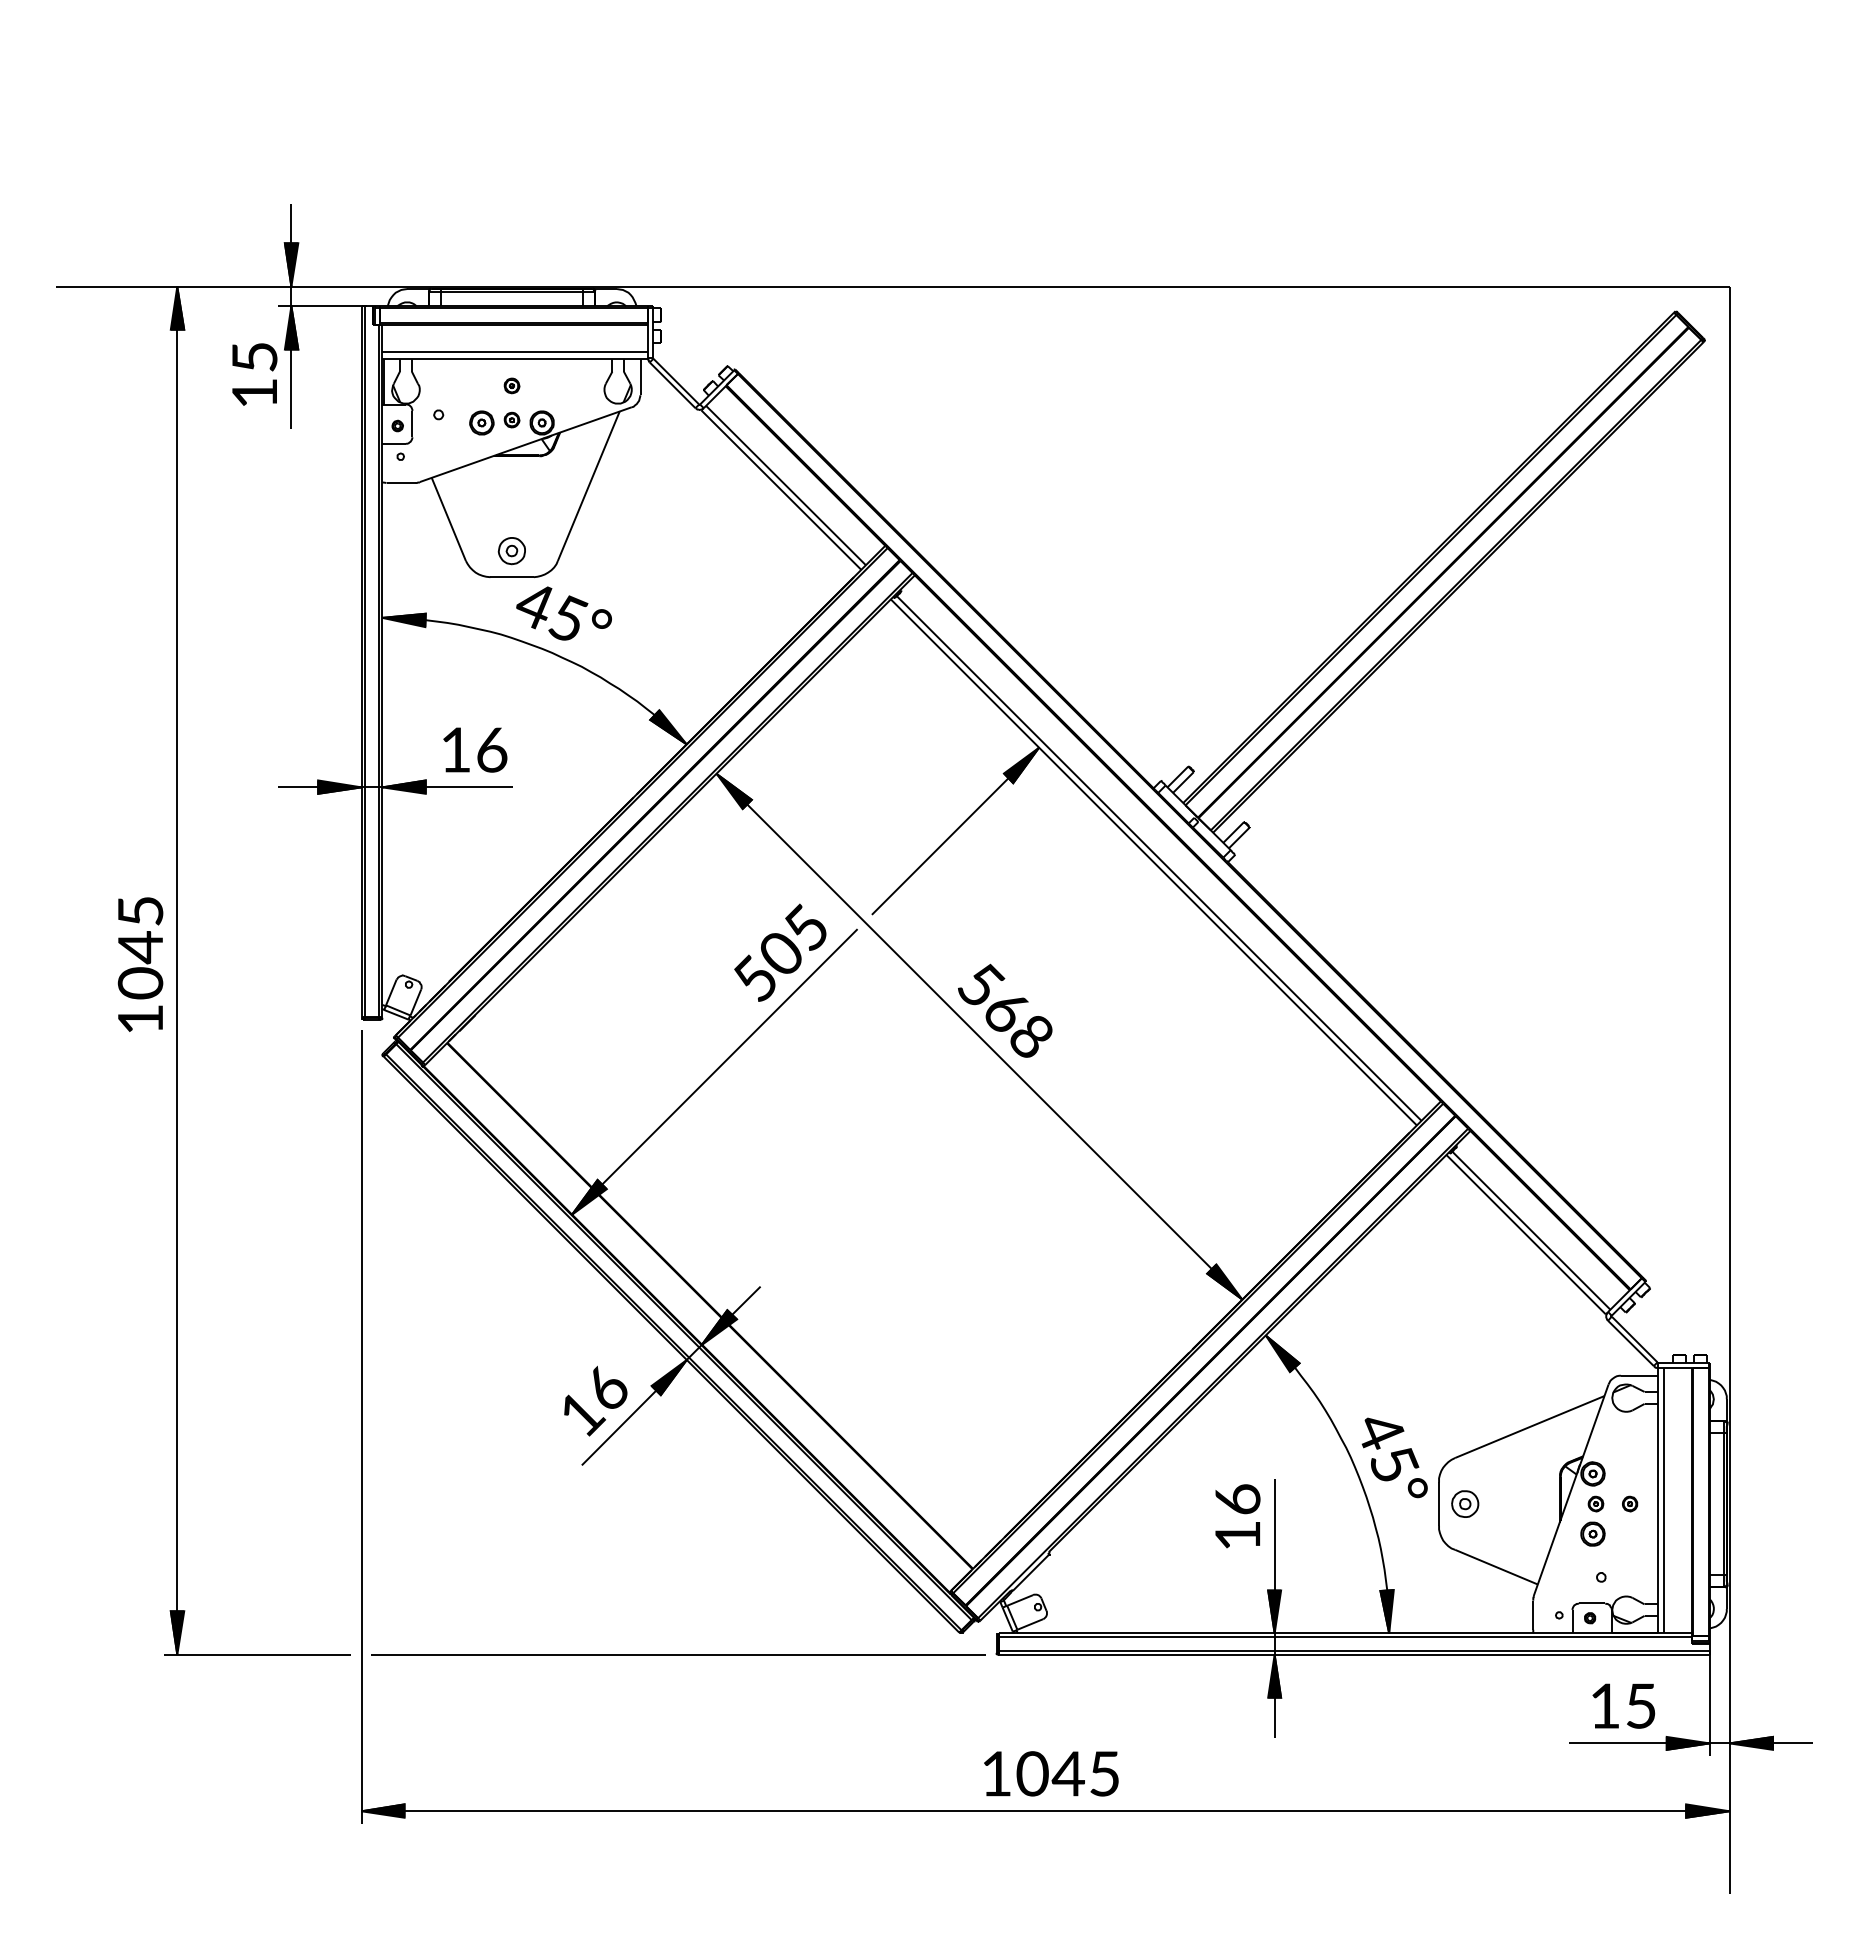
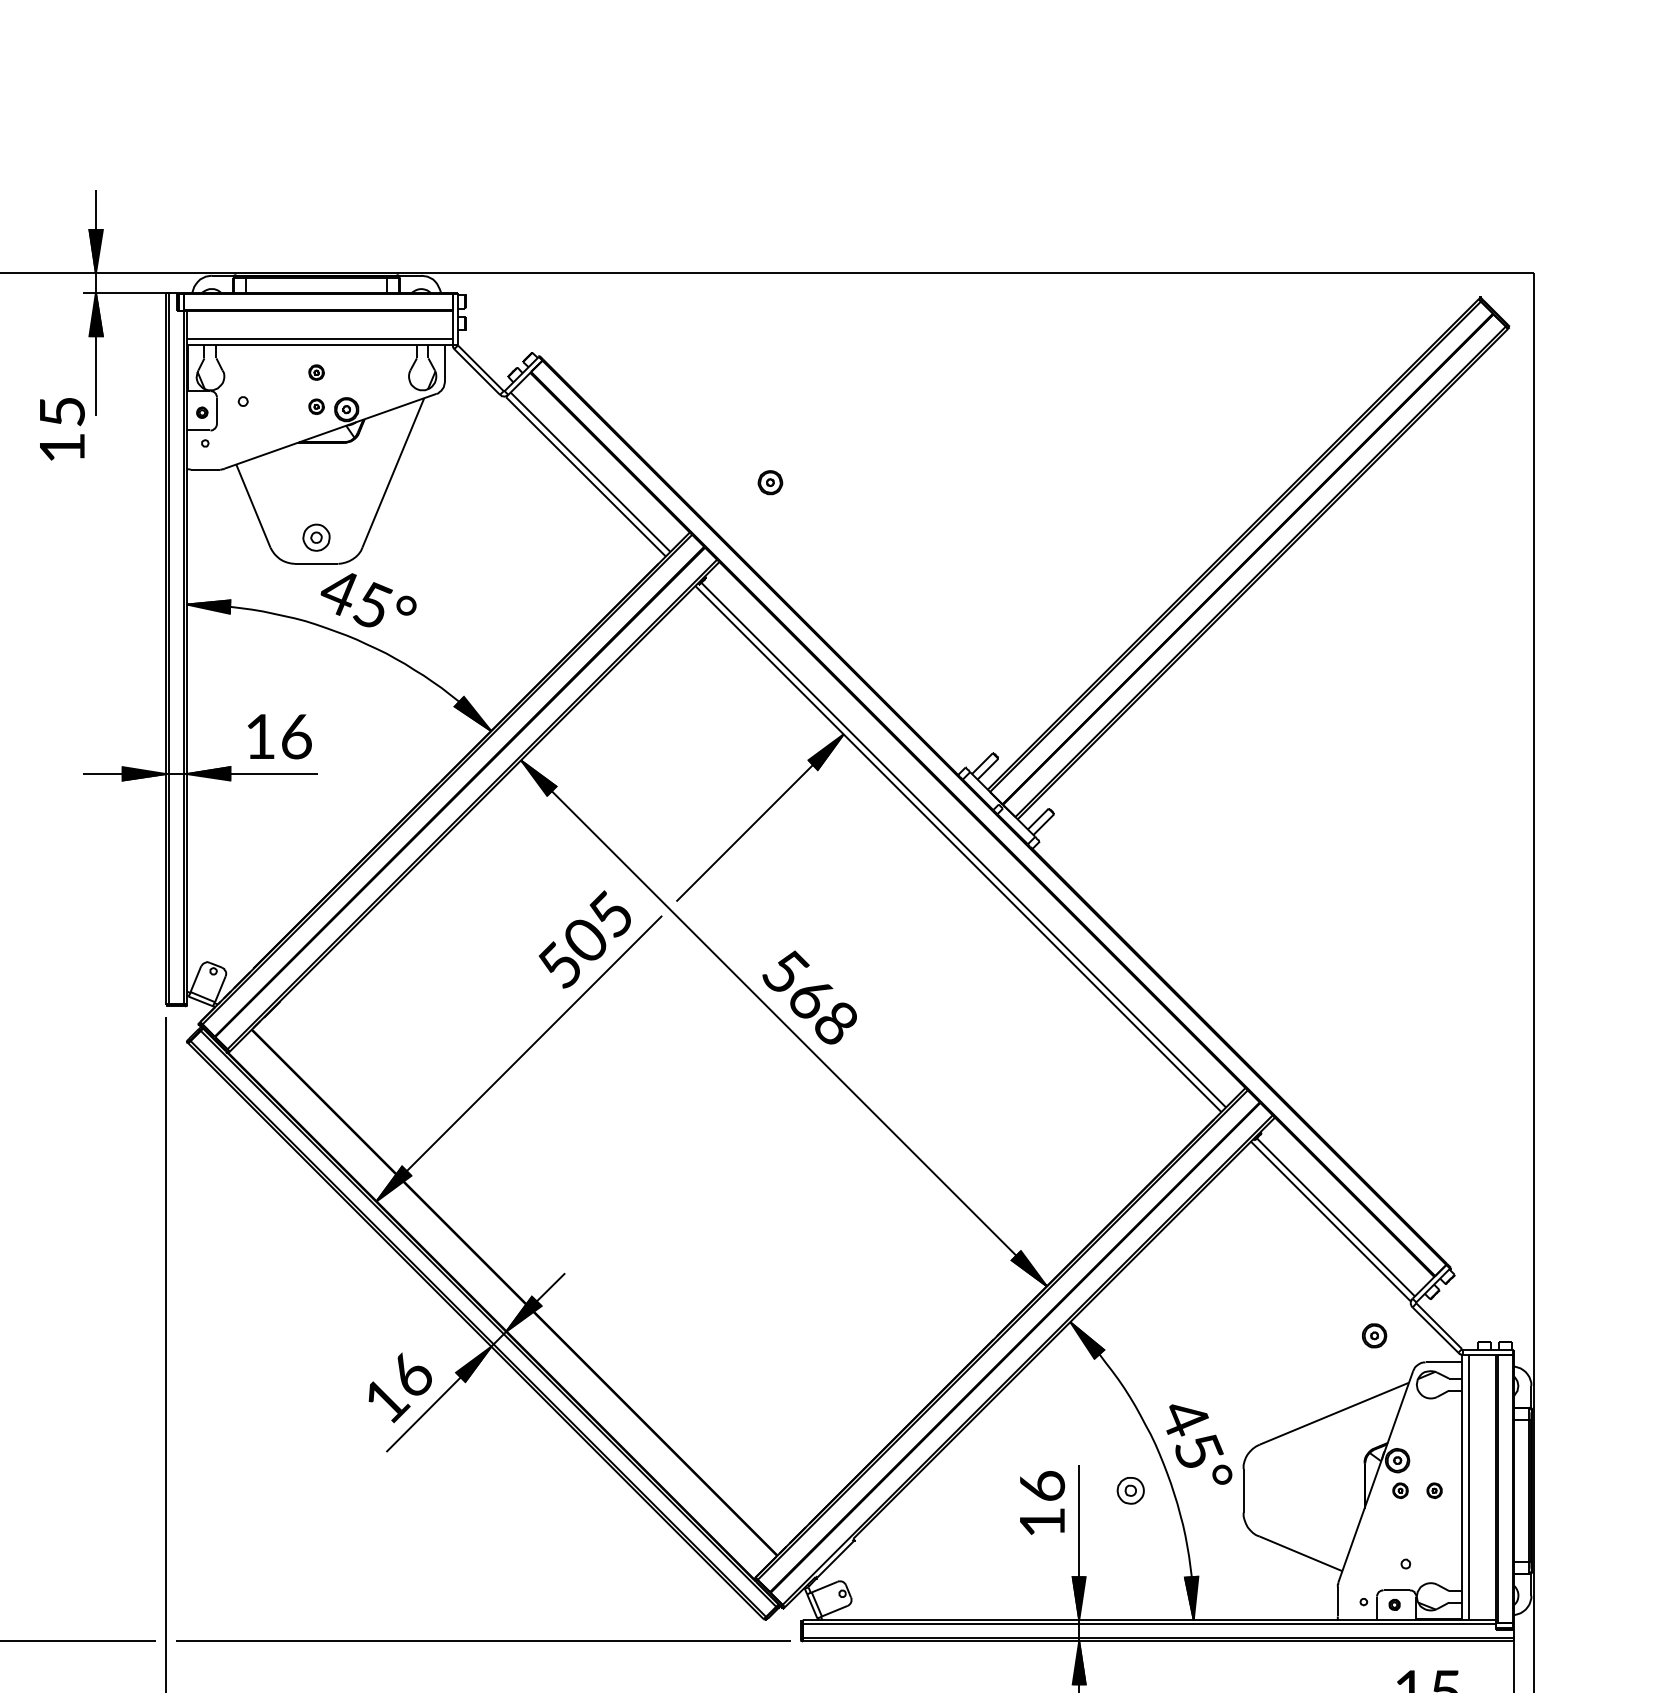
text: (254, 374) -> (62, 429), moved
part: (481, 422) -> (770, 482), moved
part: (1465, 1503) -> (1131, 1490), moved
part: (1592, 1533) -> (1374, 1335), moved

